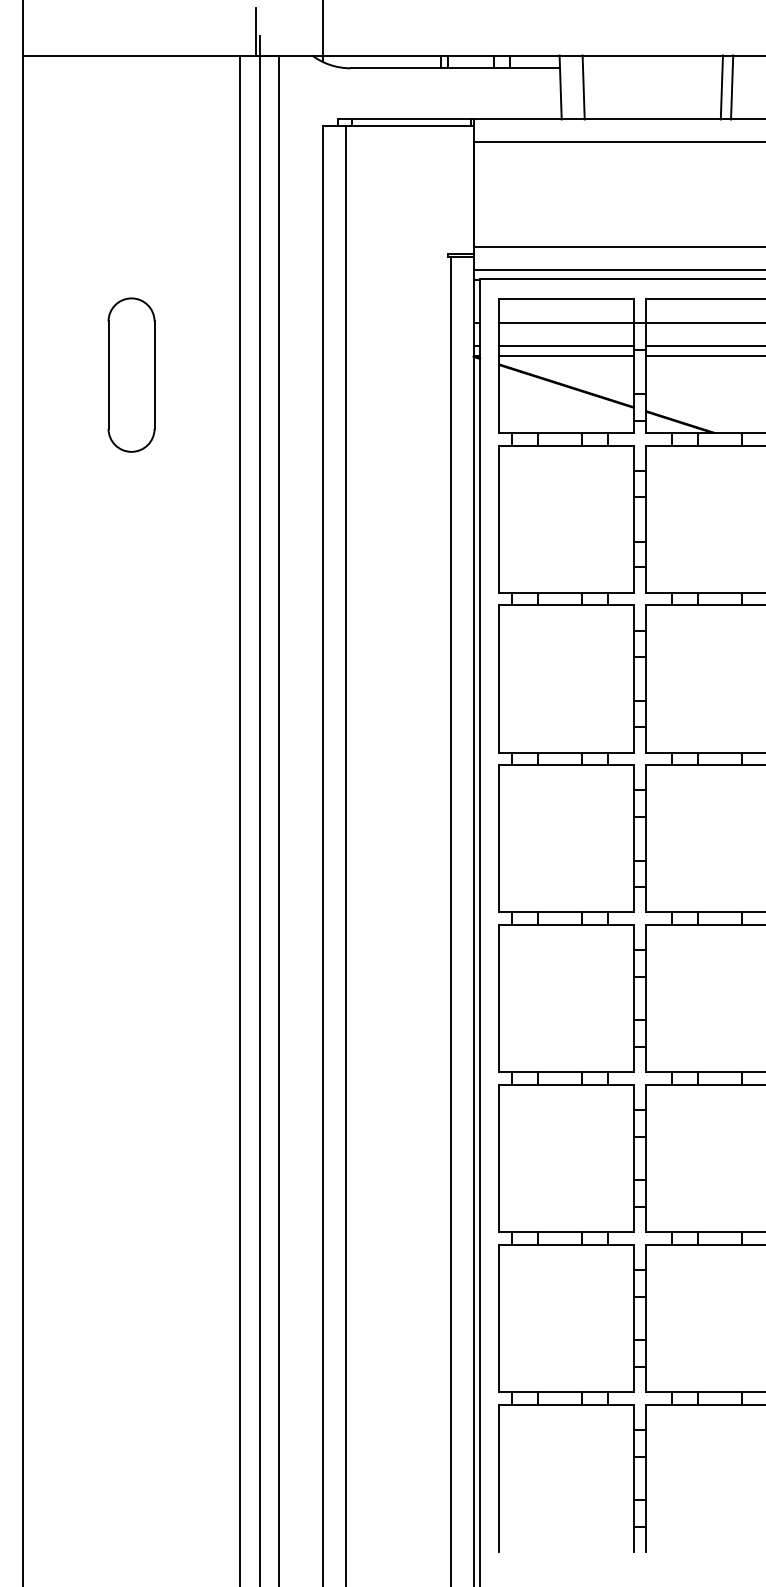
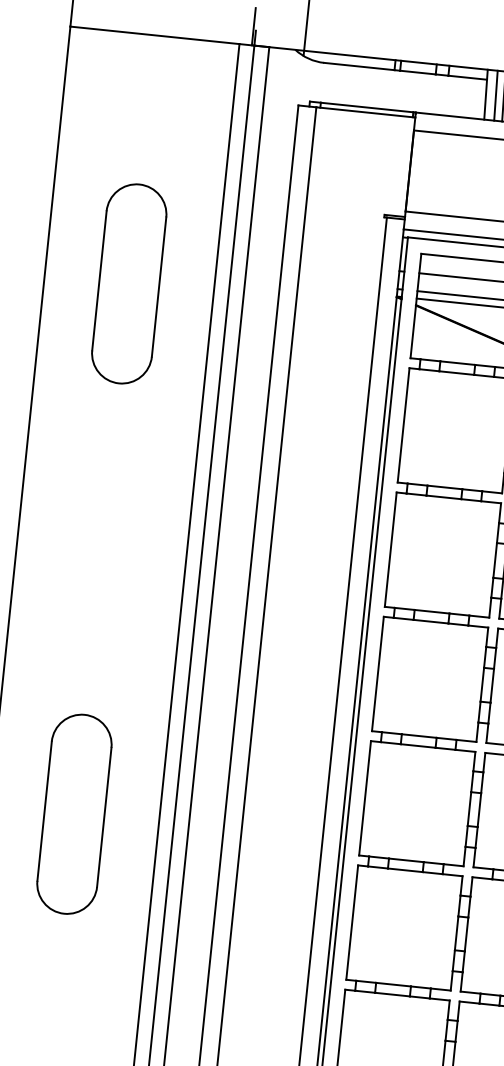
line: (573, 87) -> (495, 95), added
part: (131, 374) -> (129, 283), size x1.67
part: (131, 1057) -> (74, 814), added

